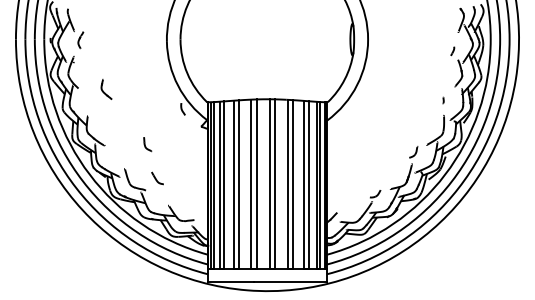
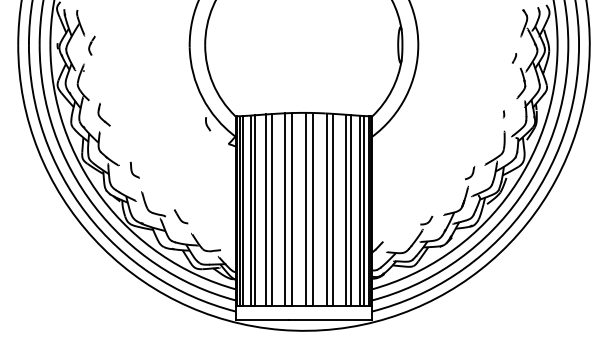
part: (105, 89) -> (103, 114), moved
part: (147, 143) -> (134, 169), moved
part: (157, 178) -> (180, 216), moved

